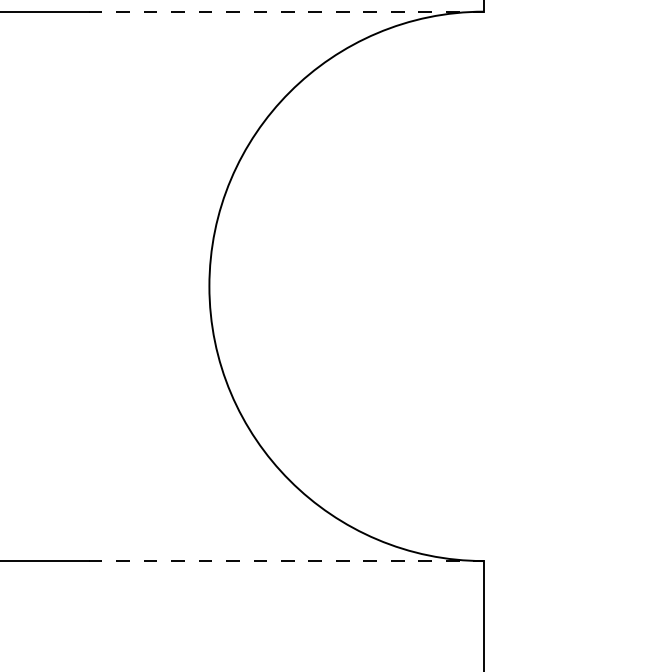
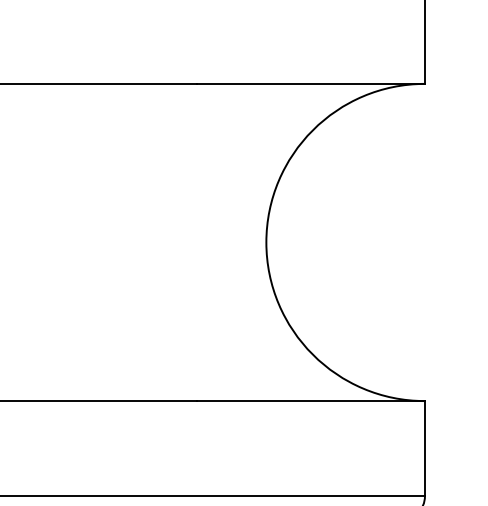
line: (287, 10) -> (311, 83), dashed -> solid
line: (287, 561) -> (311, 401), dashed -> solid

